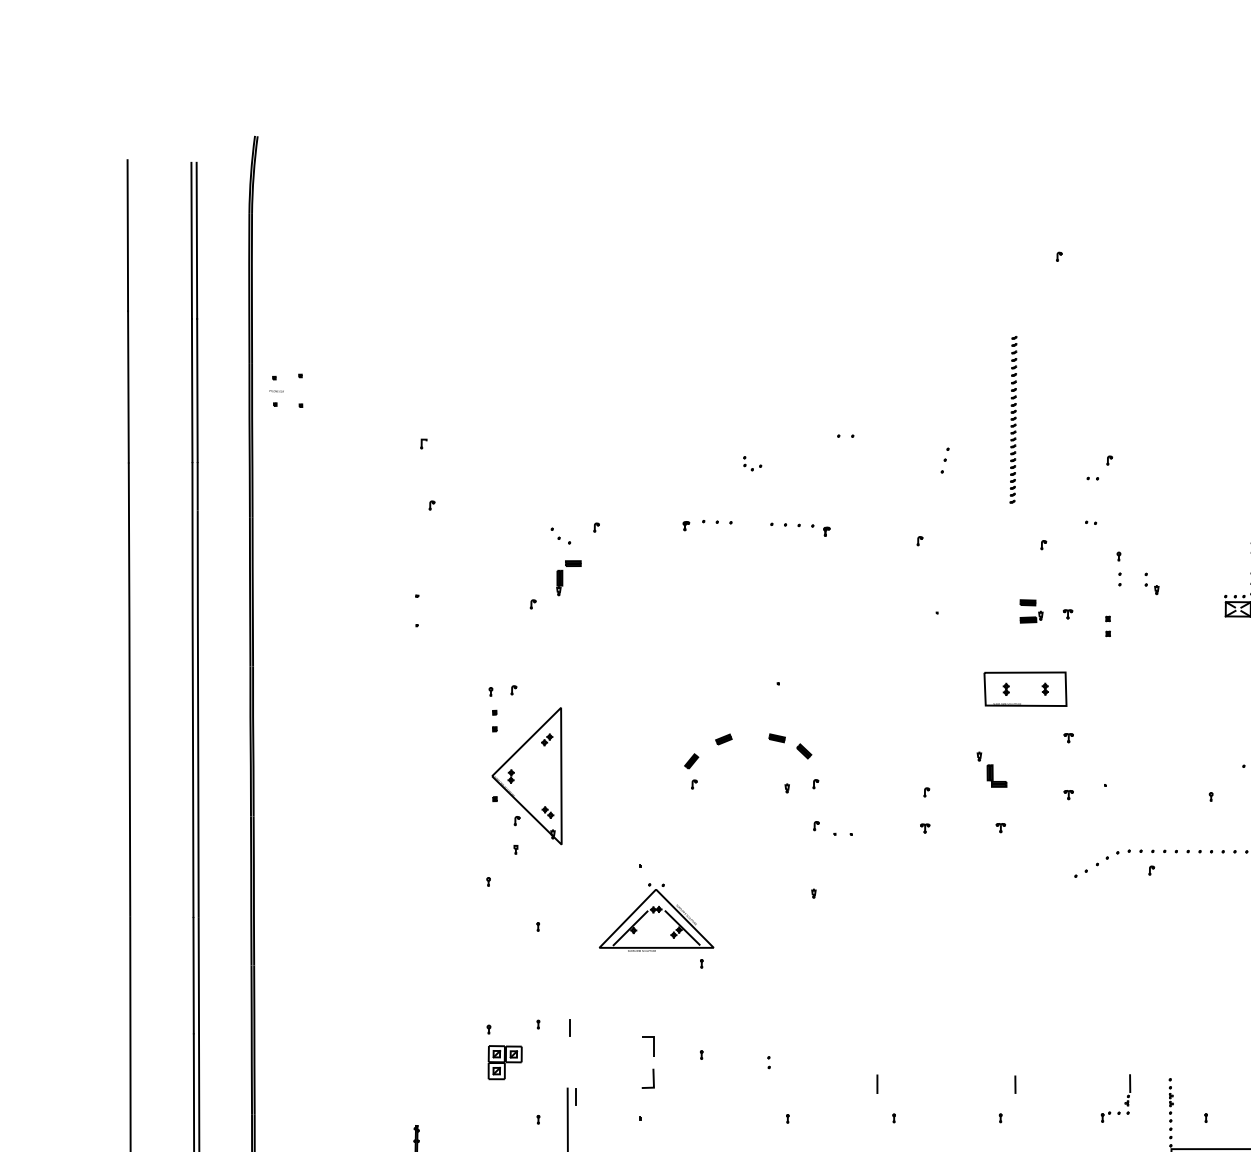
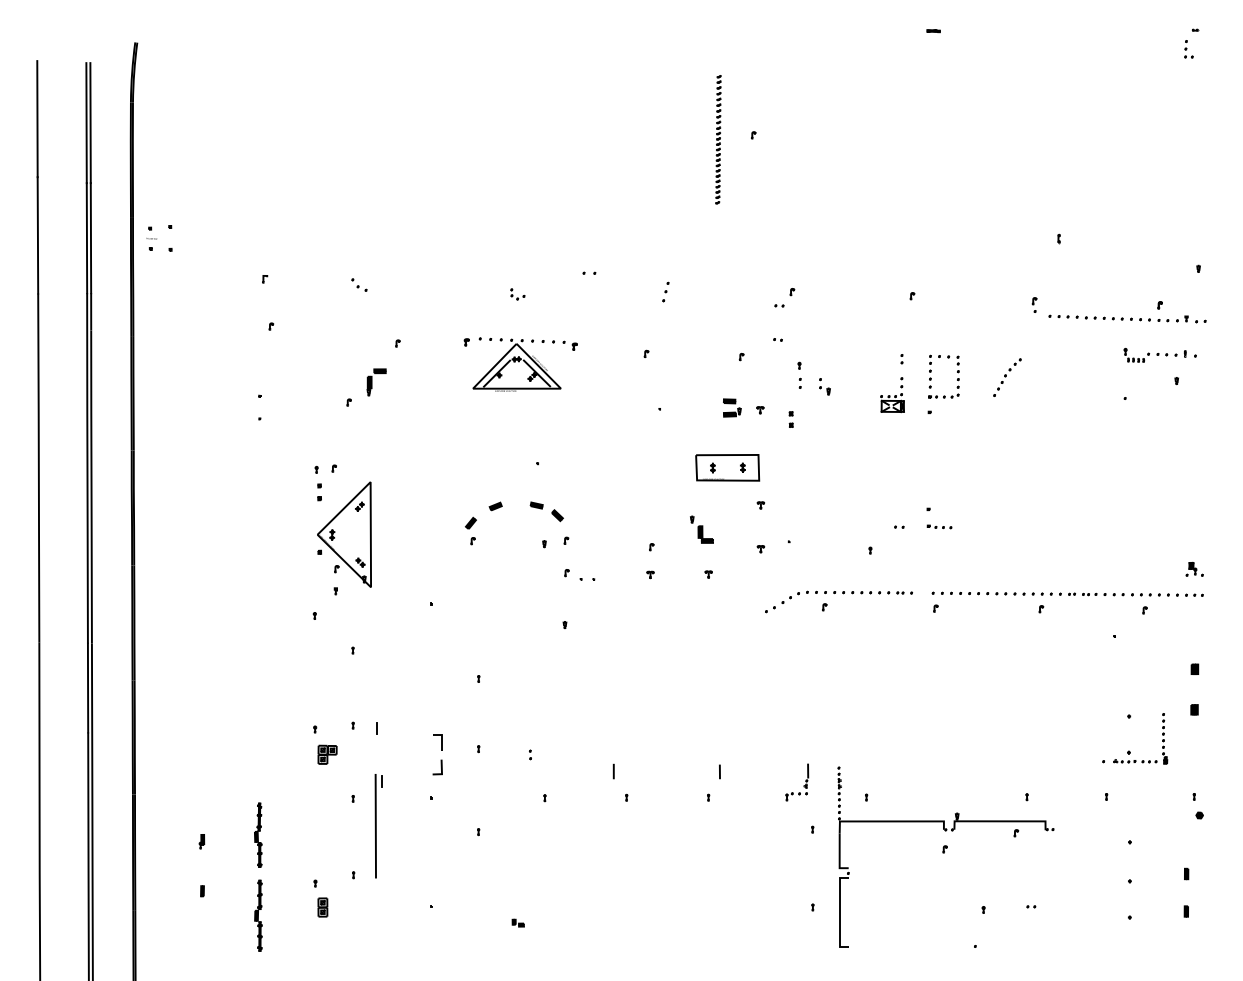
part: (1013, 419) -> (718, 139), moved
part: (560, 535) -> (359, 284), moved
part: (655, 916) -> (516, 364), moved
part: (505, 1062) -> (327, 754), size x0.71

